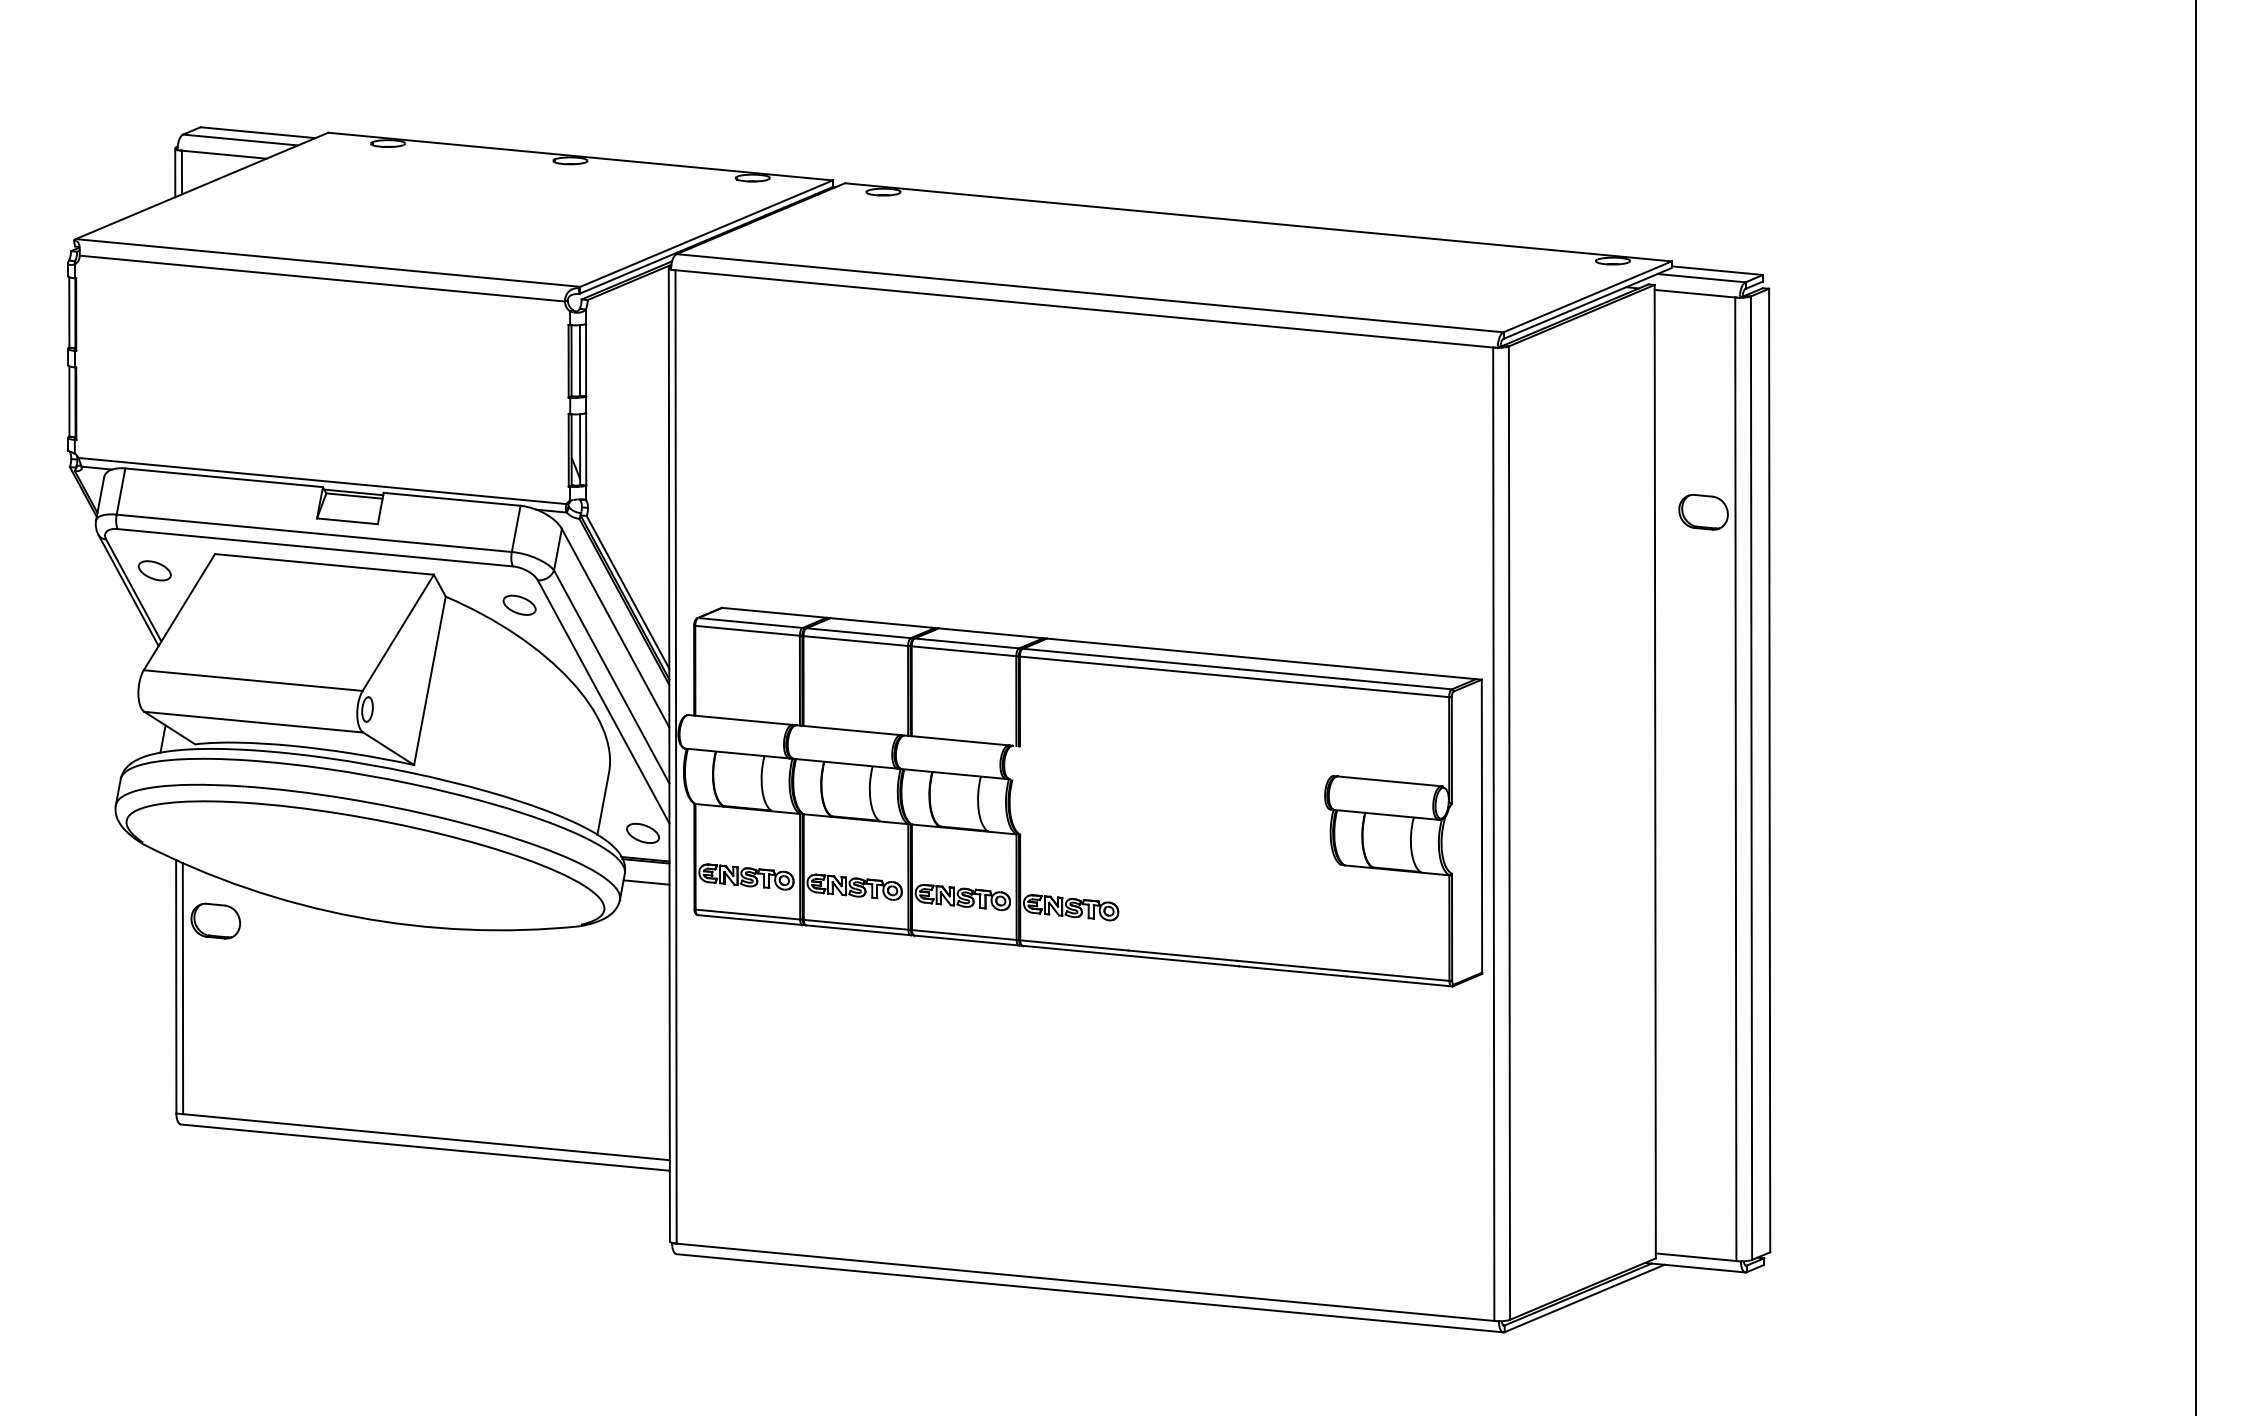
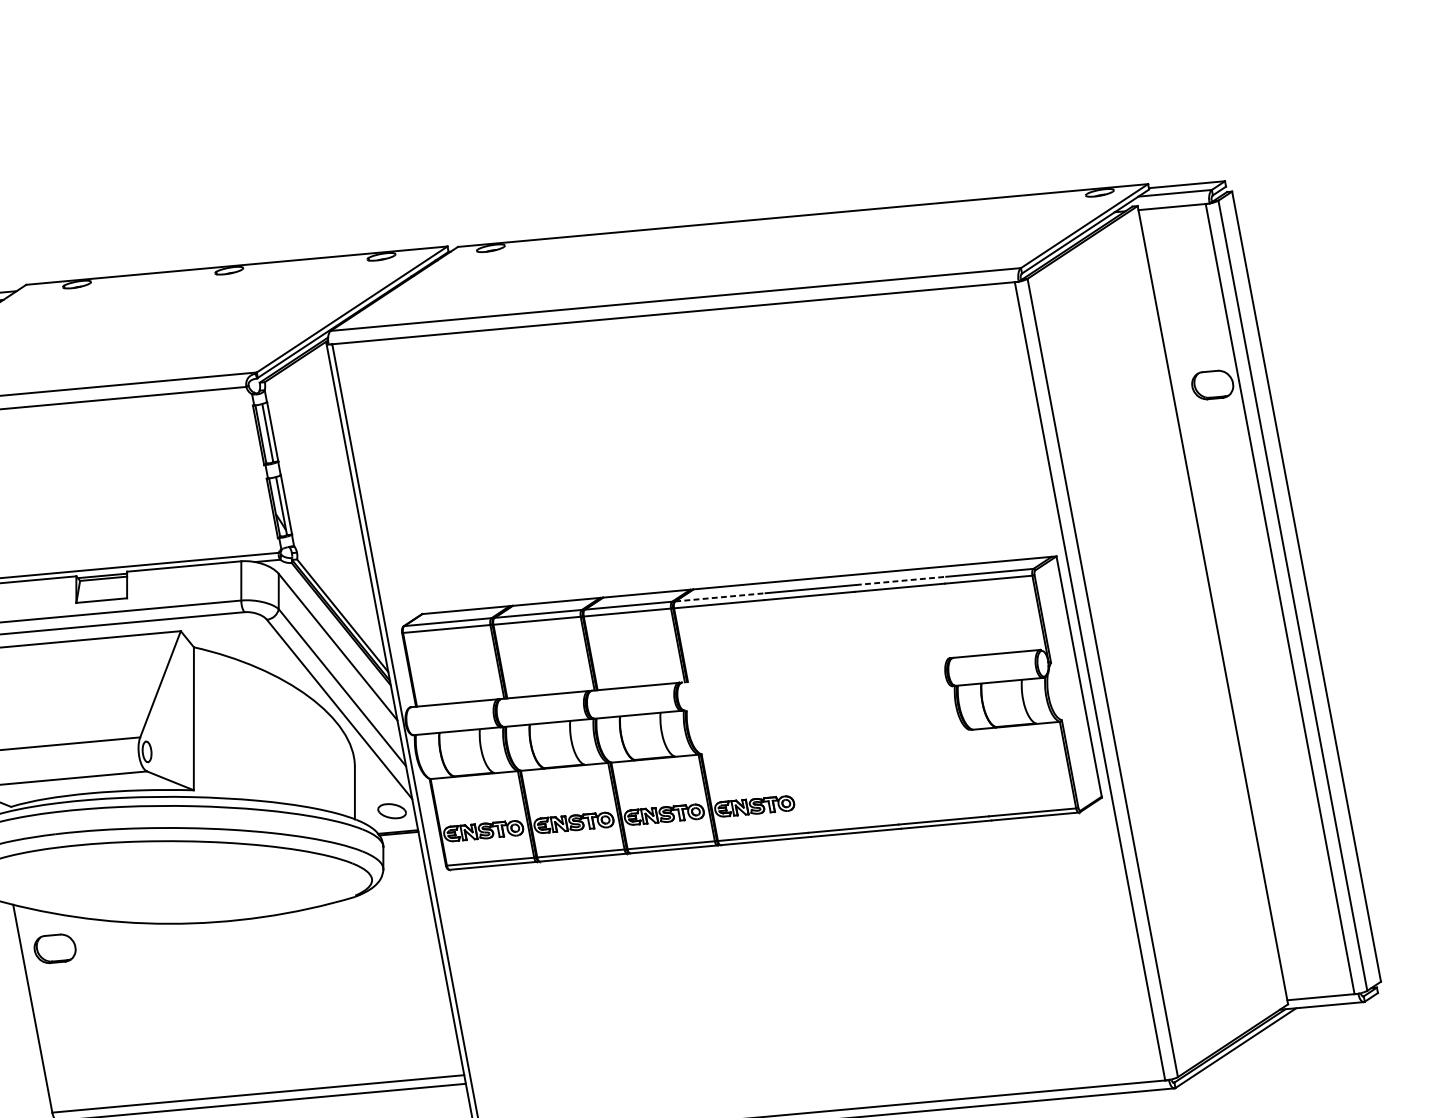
part: (519, 604) -> (255, 642), removed
line: (1077, 653) -> (720, 596), solid -> dashed
line: (1293, 674) -> (901, 581), solid -> dashed
line: (646, 882) -> (402, 850), removed
line: (182, 988) -> (38, 1009), removed

